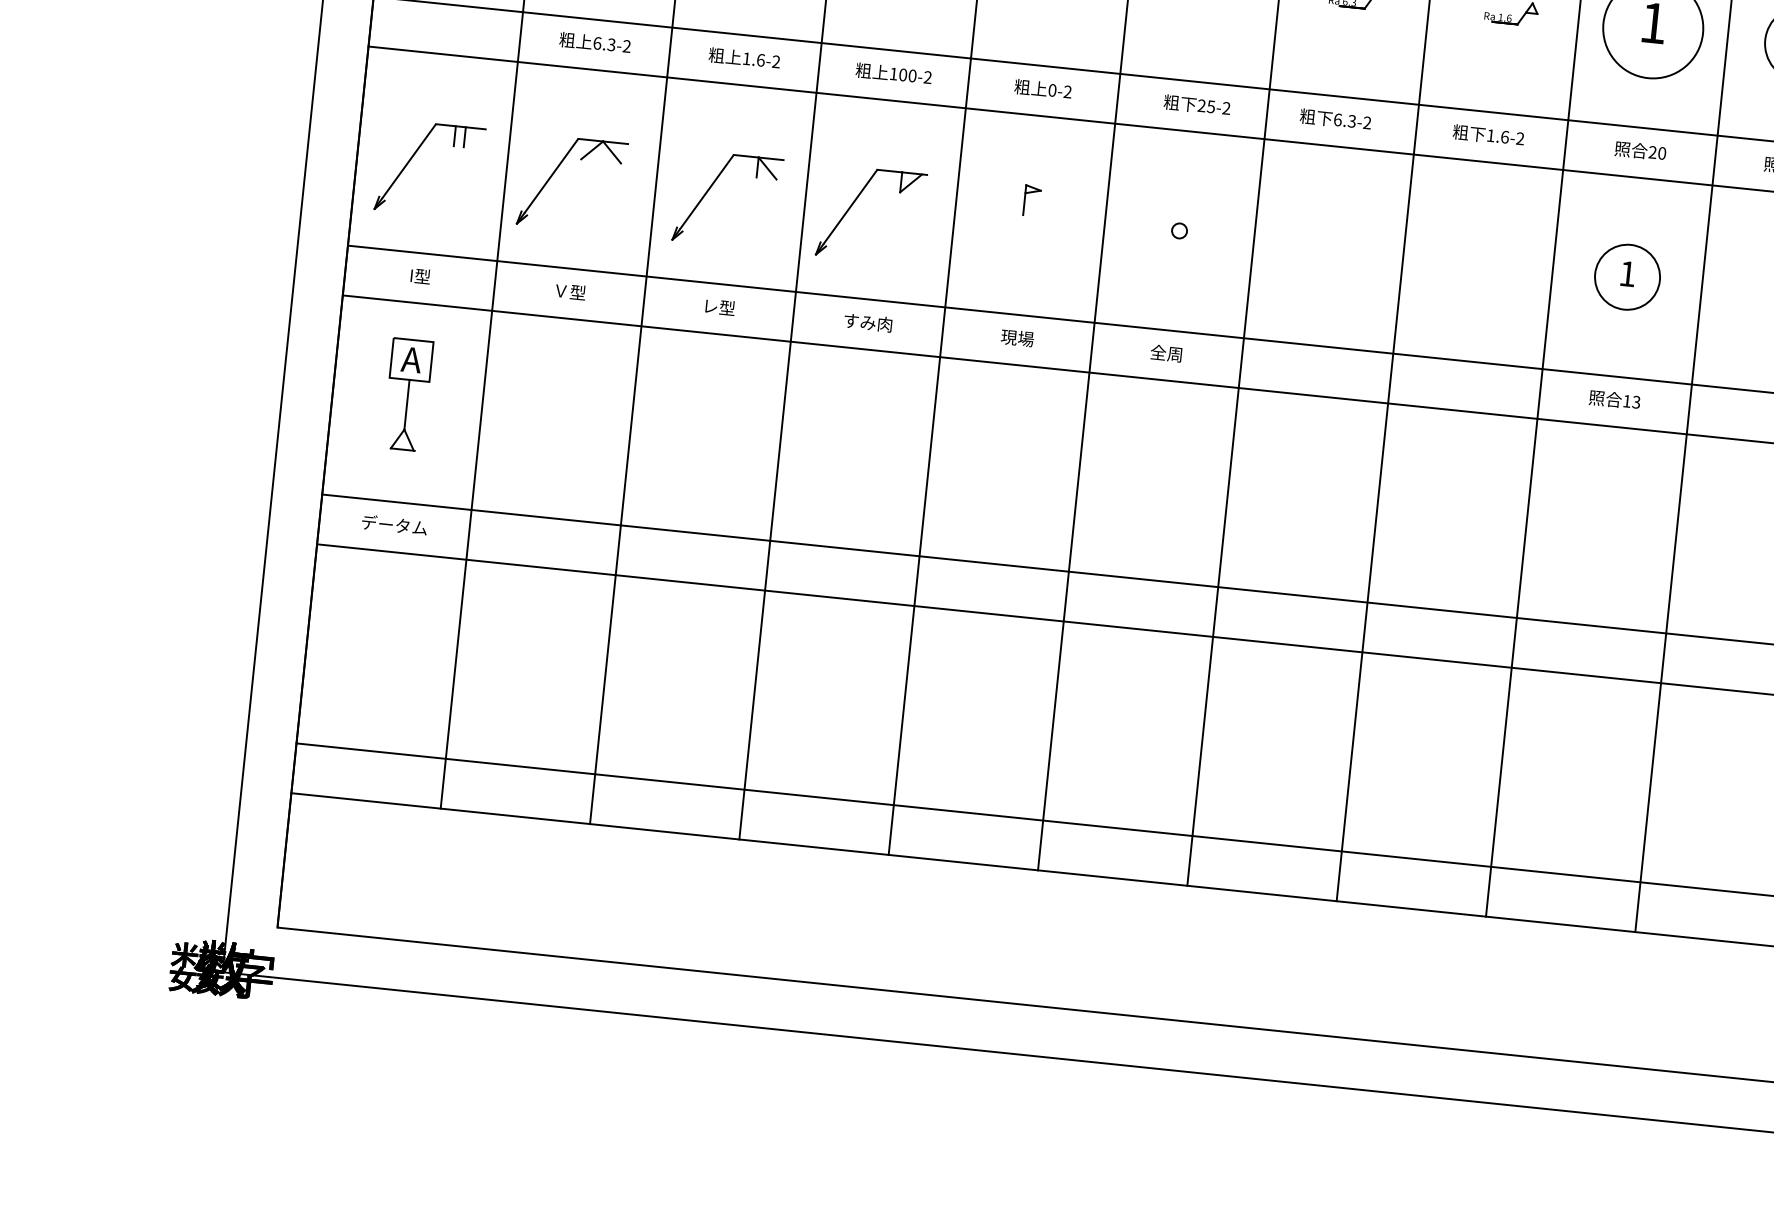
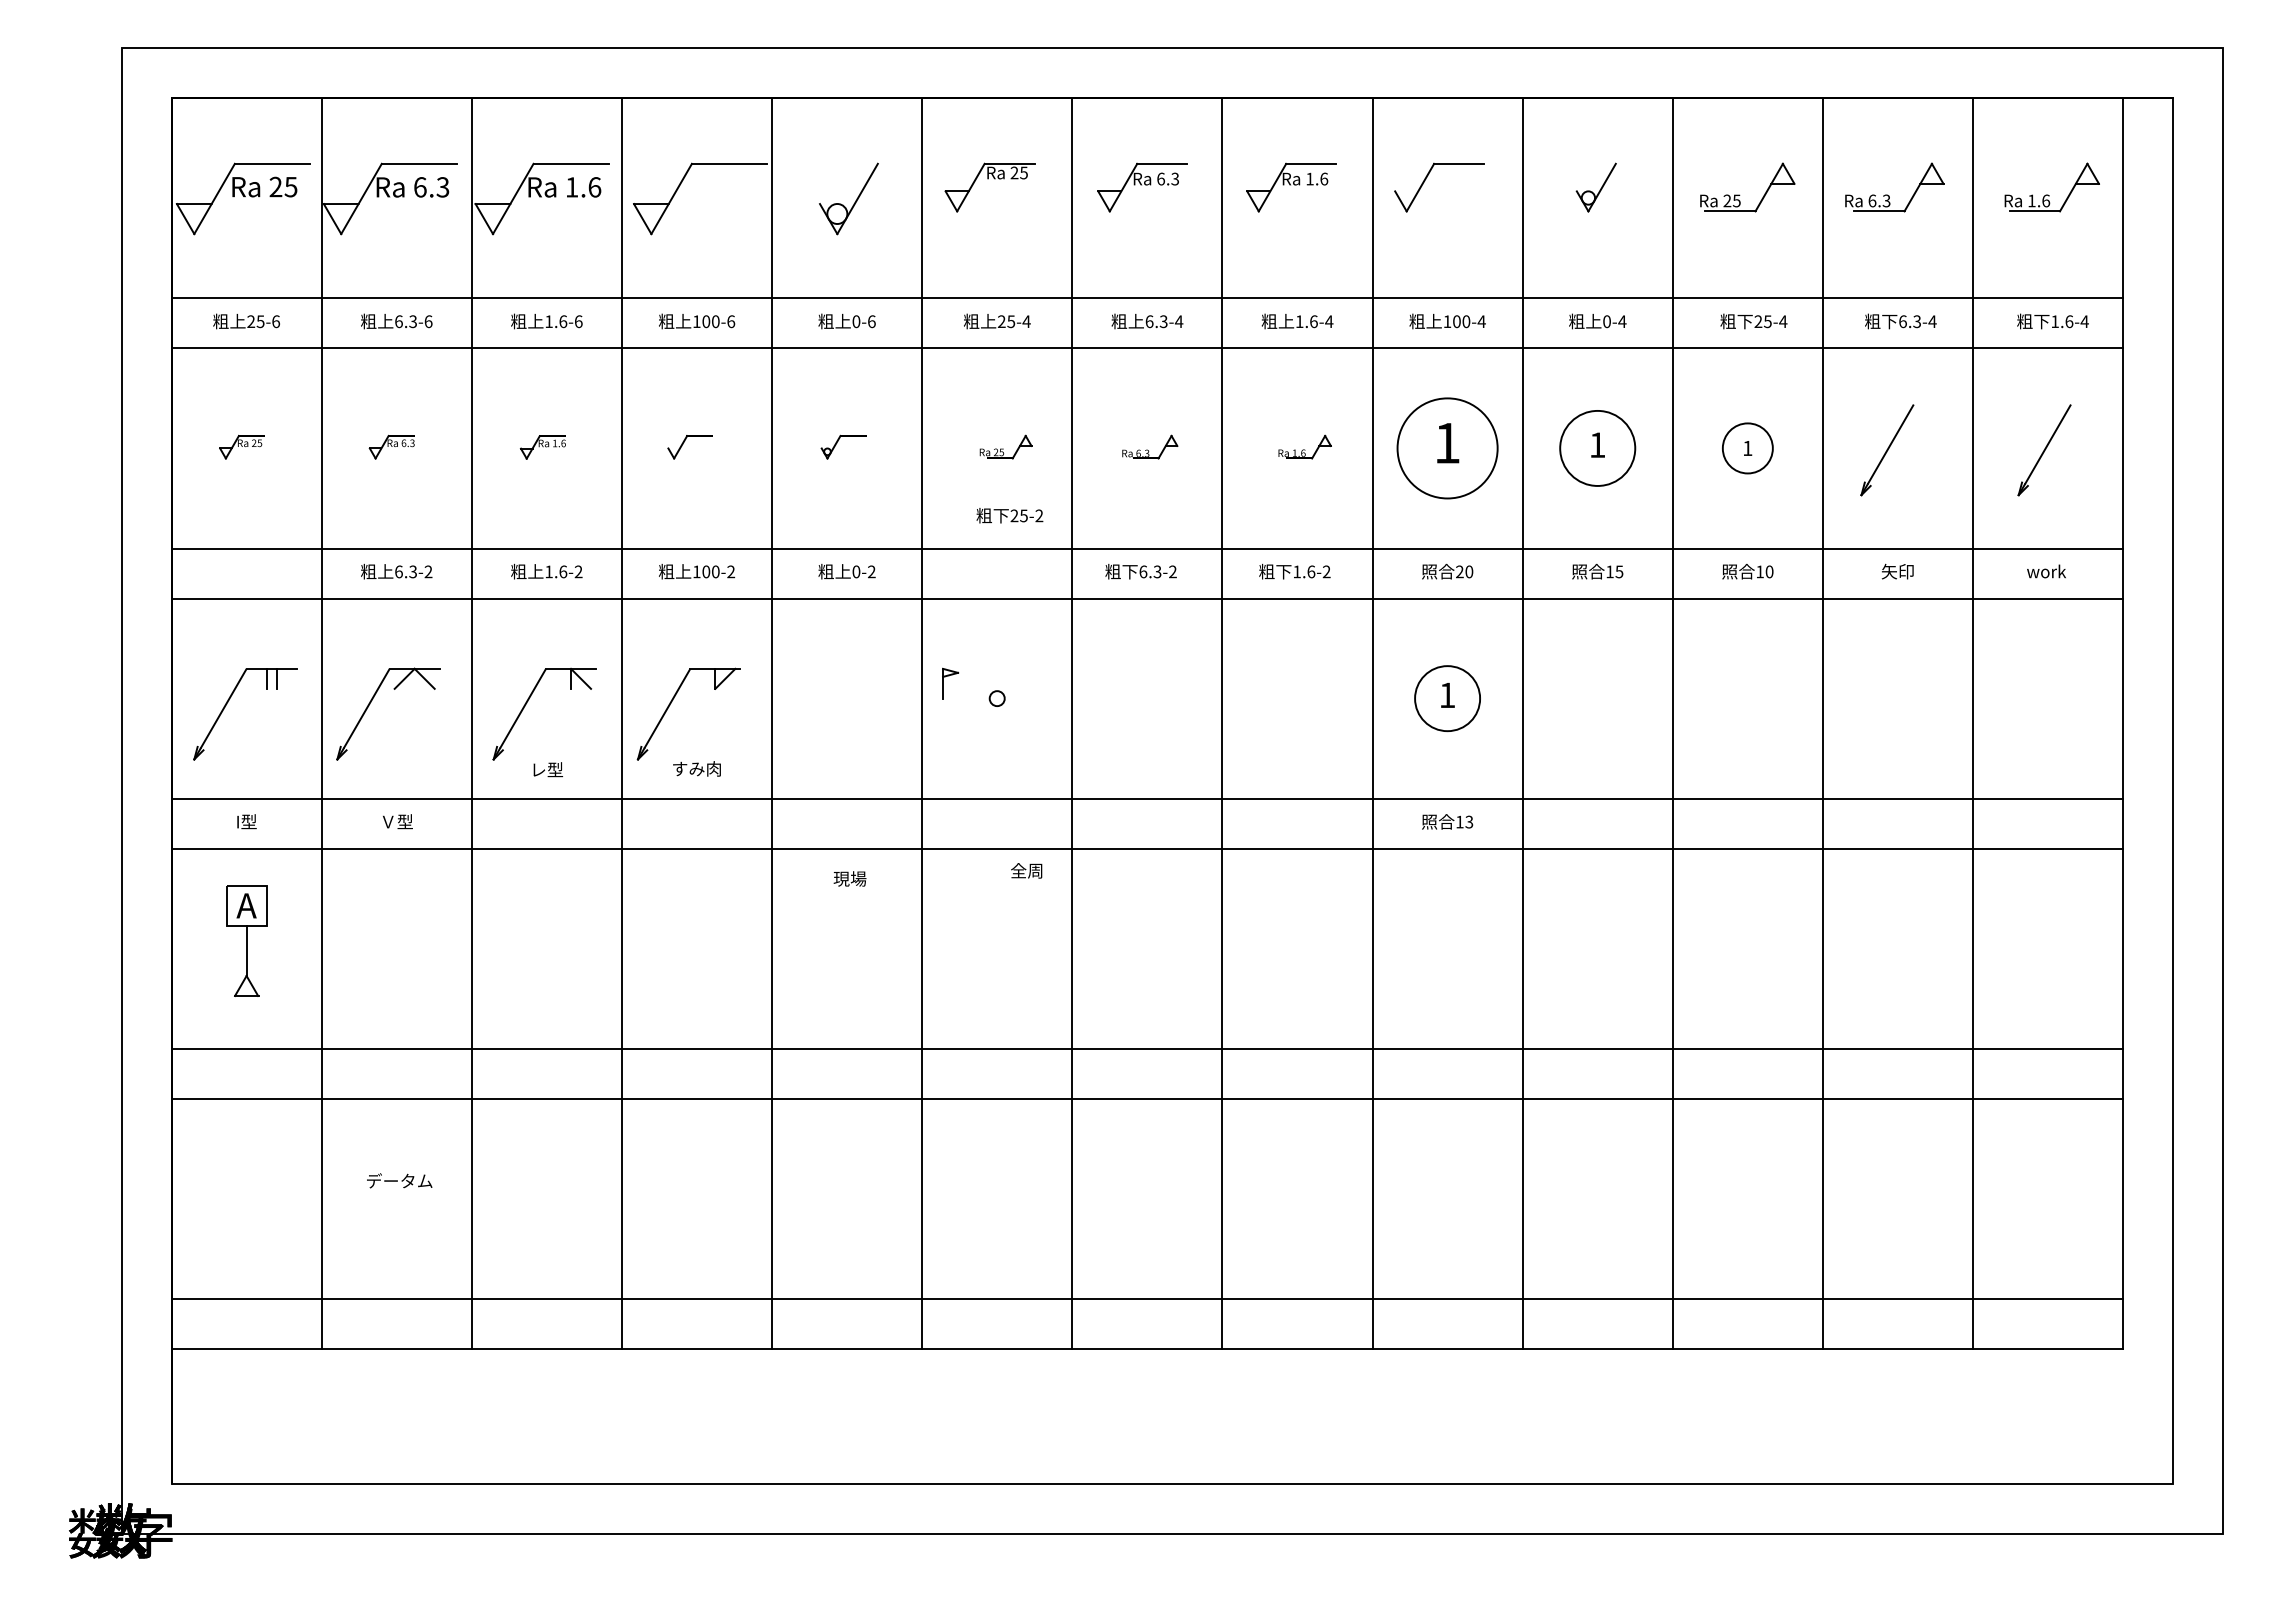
text: (1196, 104) -> (1009, 515), moved
part: (1025, 199) -> (943, 683), moved
text: (719, 306) -> (547, 769), moved
text: (867, 322) -> (696, 768), moved
text: (1016, 337) -> (849, 878), moved
text: (1166, 353) -> (1026, 870), moved
text: (394, 524) -> (399, 1180), moved

